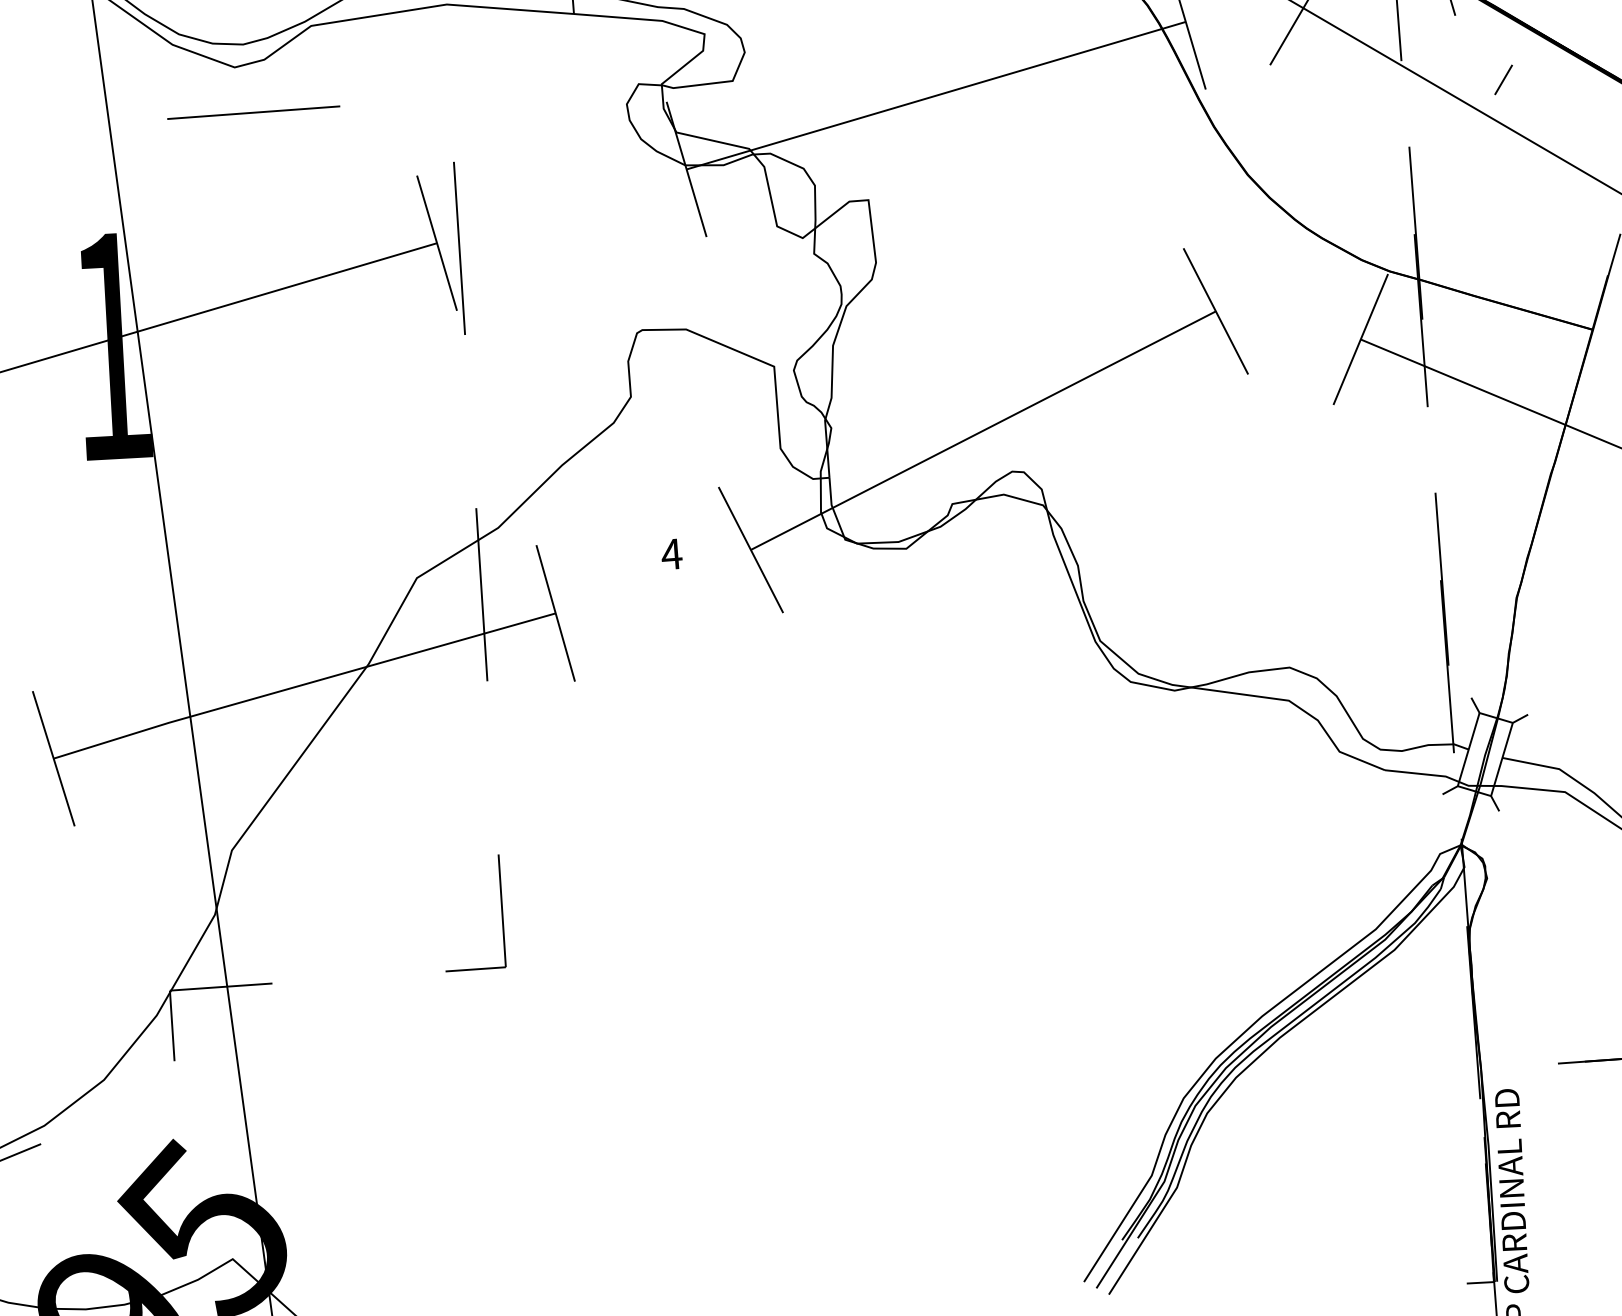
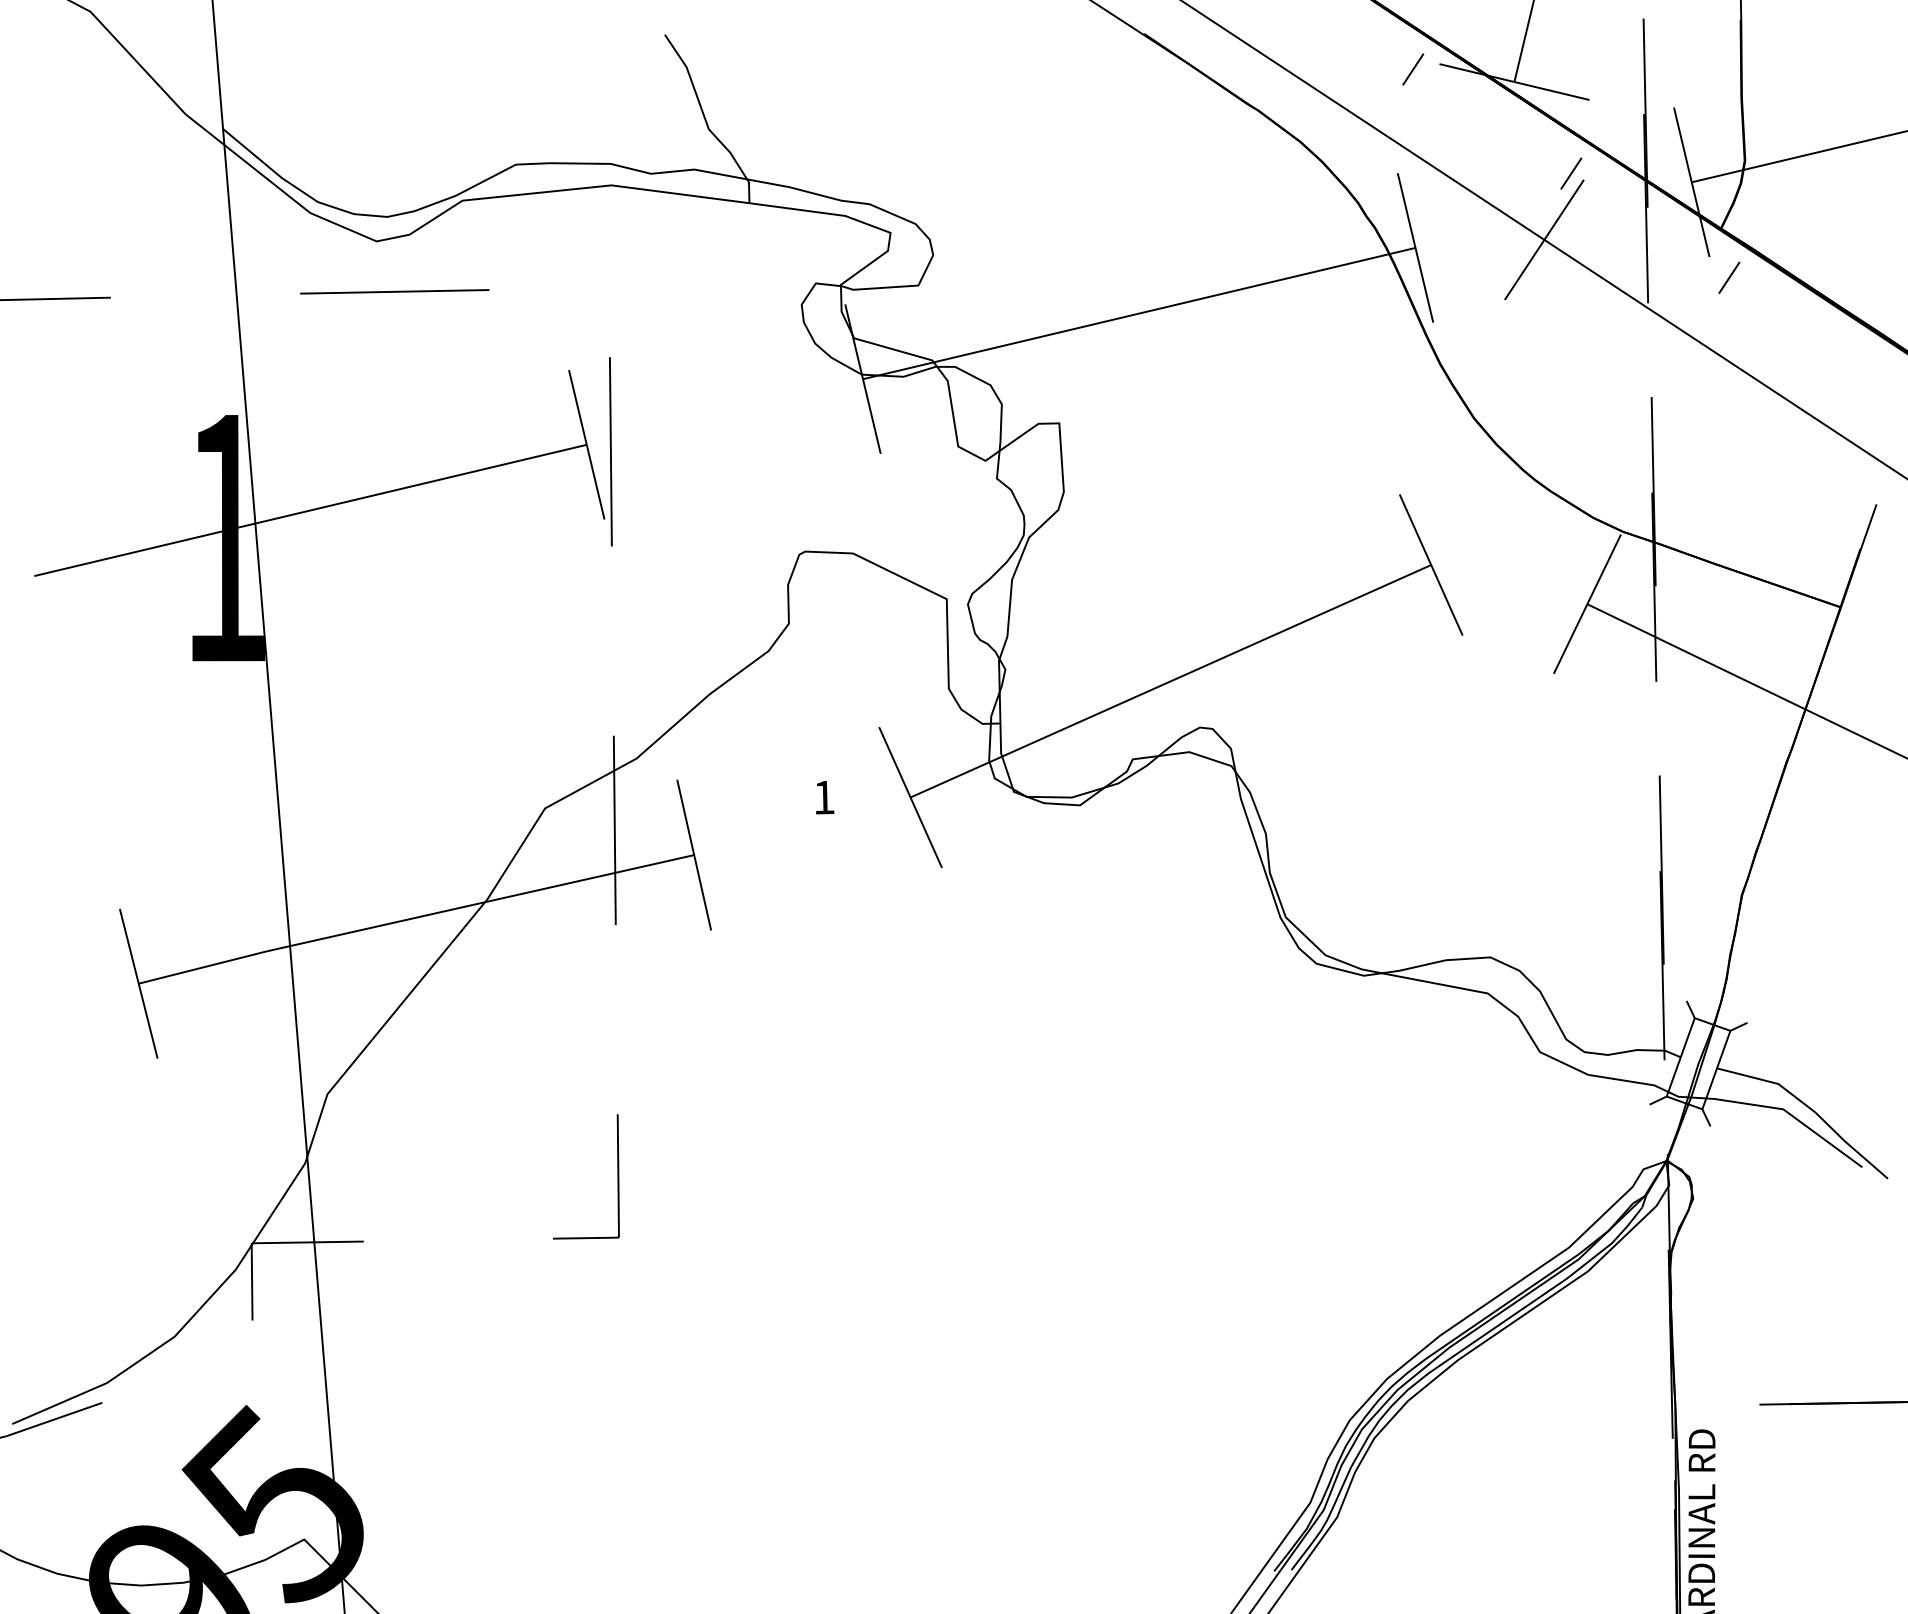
line: (1503, 79) -> (1729, 277), moved
text: (671, 554) -> (823, 797), 4 -> 1

